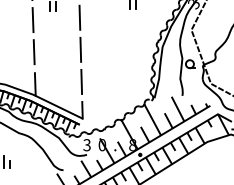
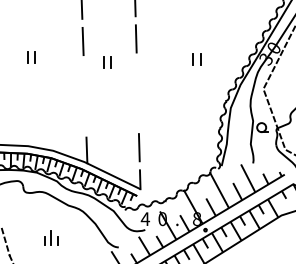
line: (79, 17) -> (136, 74), removed
line: (32, 19) -> (83, 77), removed
line: (80, 49) -> (137, 111), removed
line: (34, 51) -> (85, 113), removed
text: (87, 145) -> (145, 219), 3 -> 4

